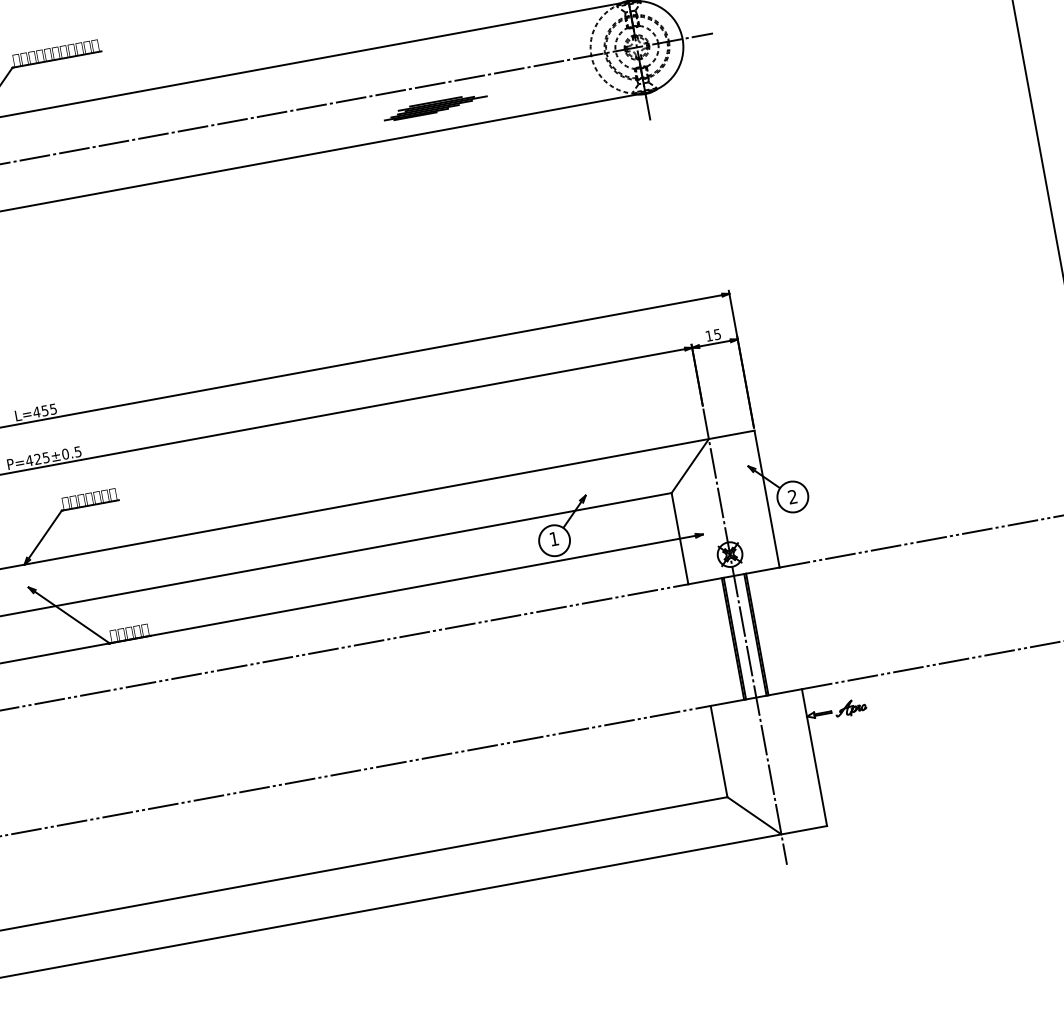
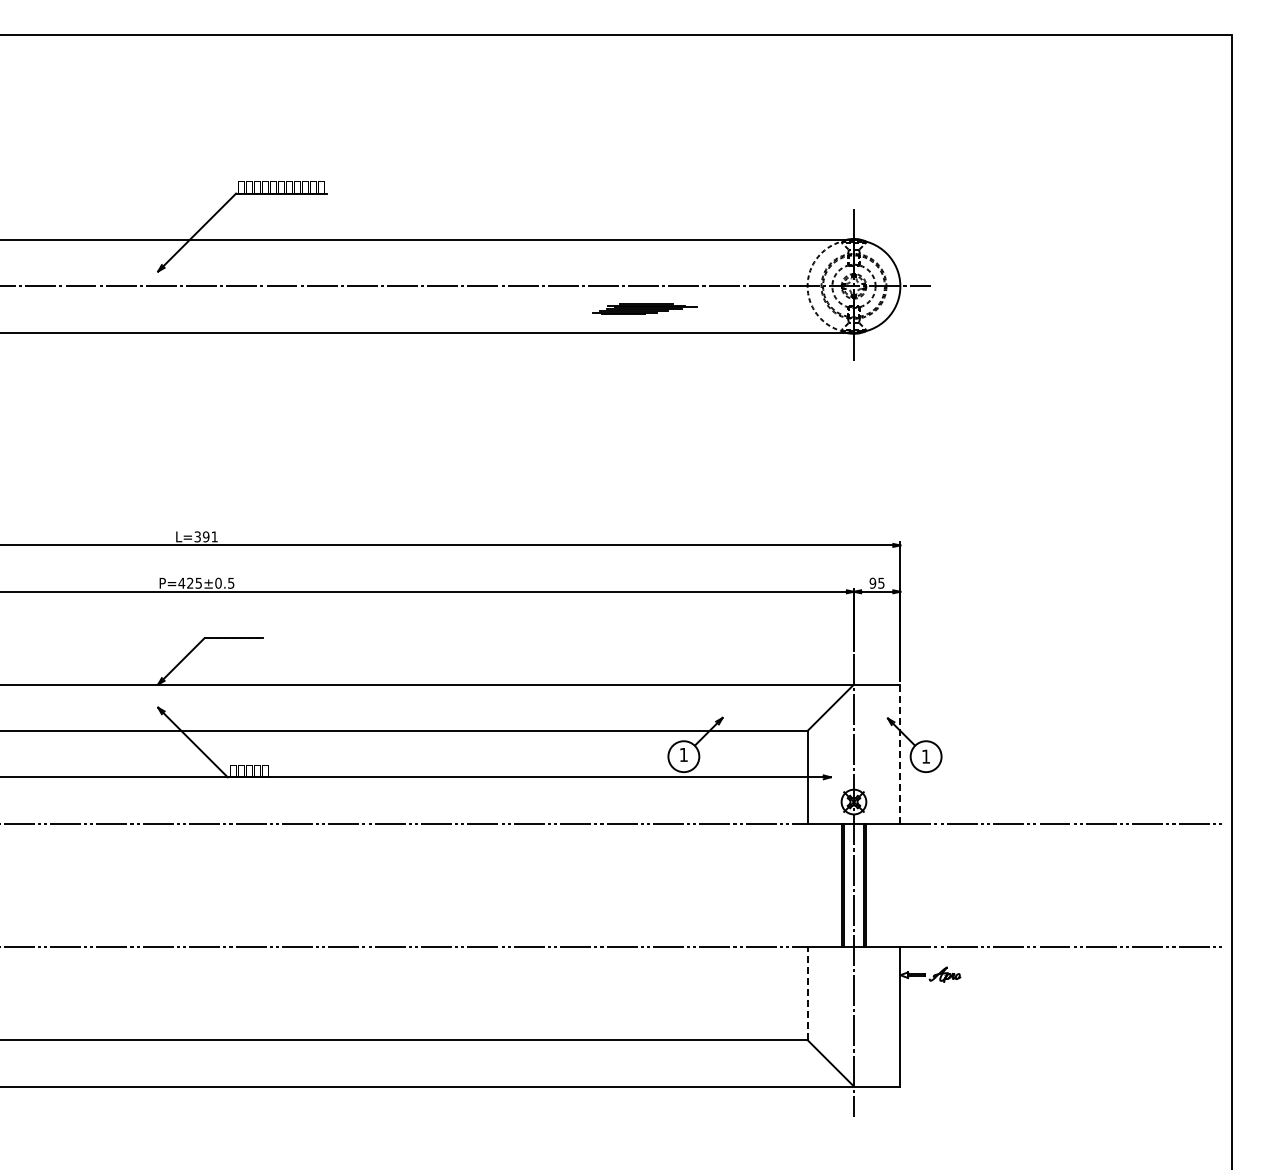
text: (708, 335) -> (872, 582), 15 -> 95
text: (44, 410) -> (205, 536), L=455 -> L=391
text: (792, 496) -> (925, 756), 2 -> 1
line: (767, 499) -> (900, 754), solid -> dashed
line: (718, 751) -> (807, 993), solid -> dashed

